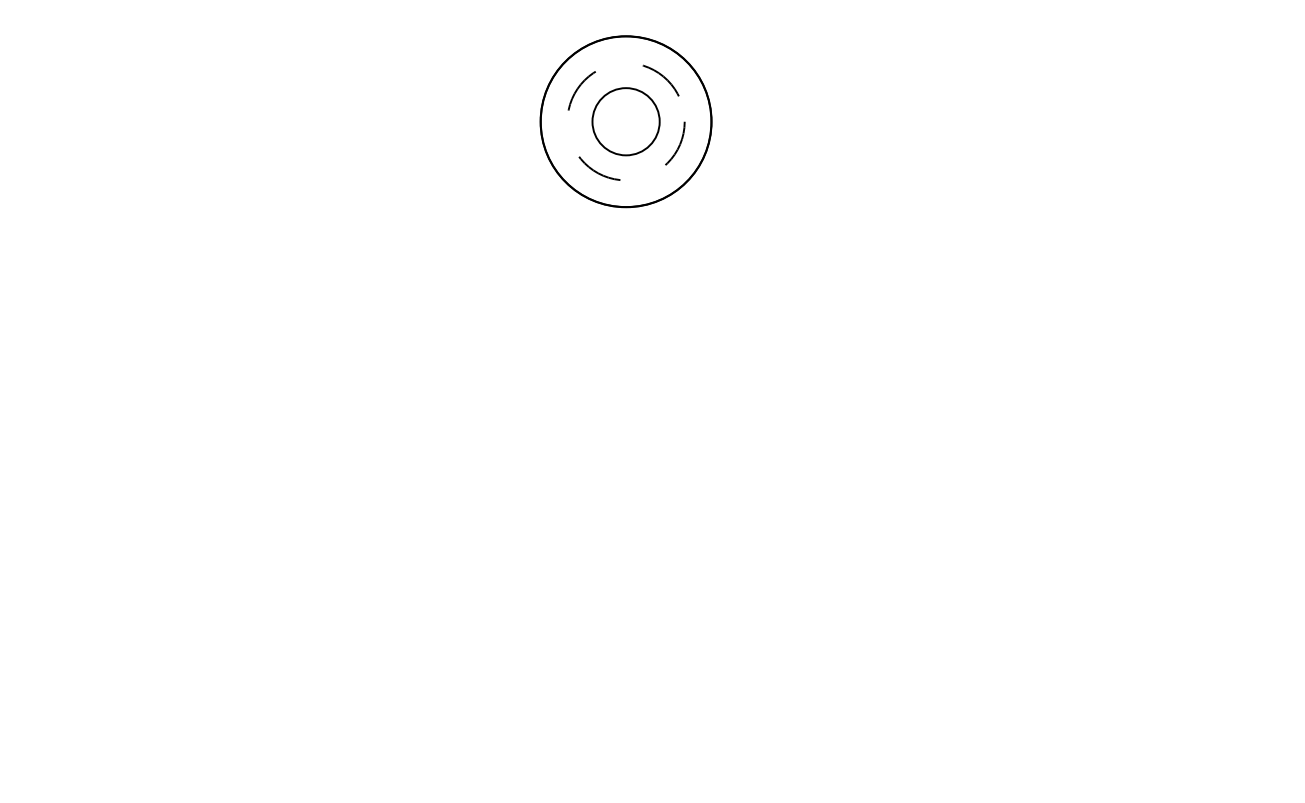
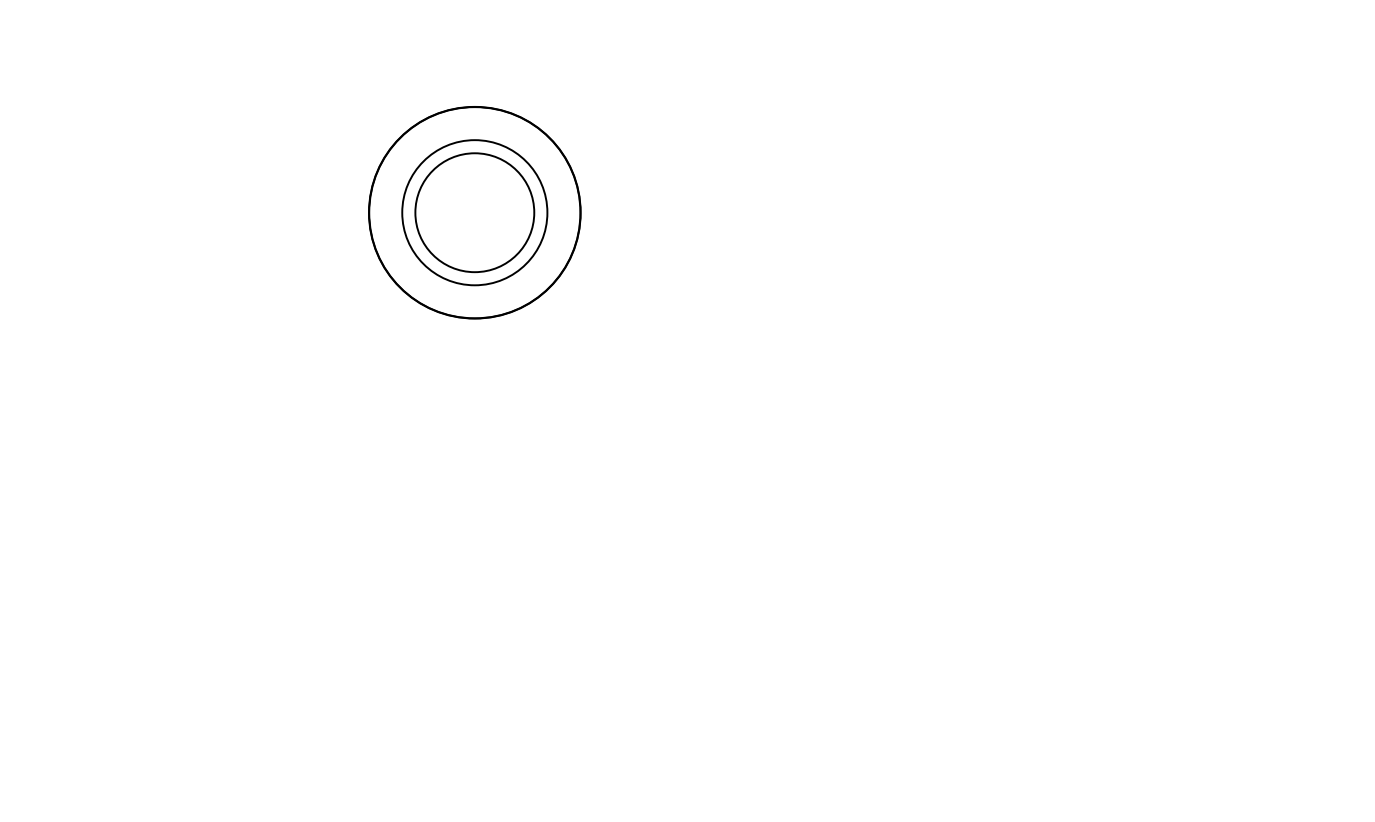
circle: (625, 121) -> (474, 212), dashed -> solid
circle: (626, 121) -> (475, 212), size x1.43

